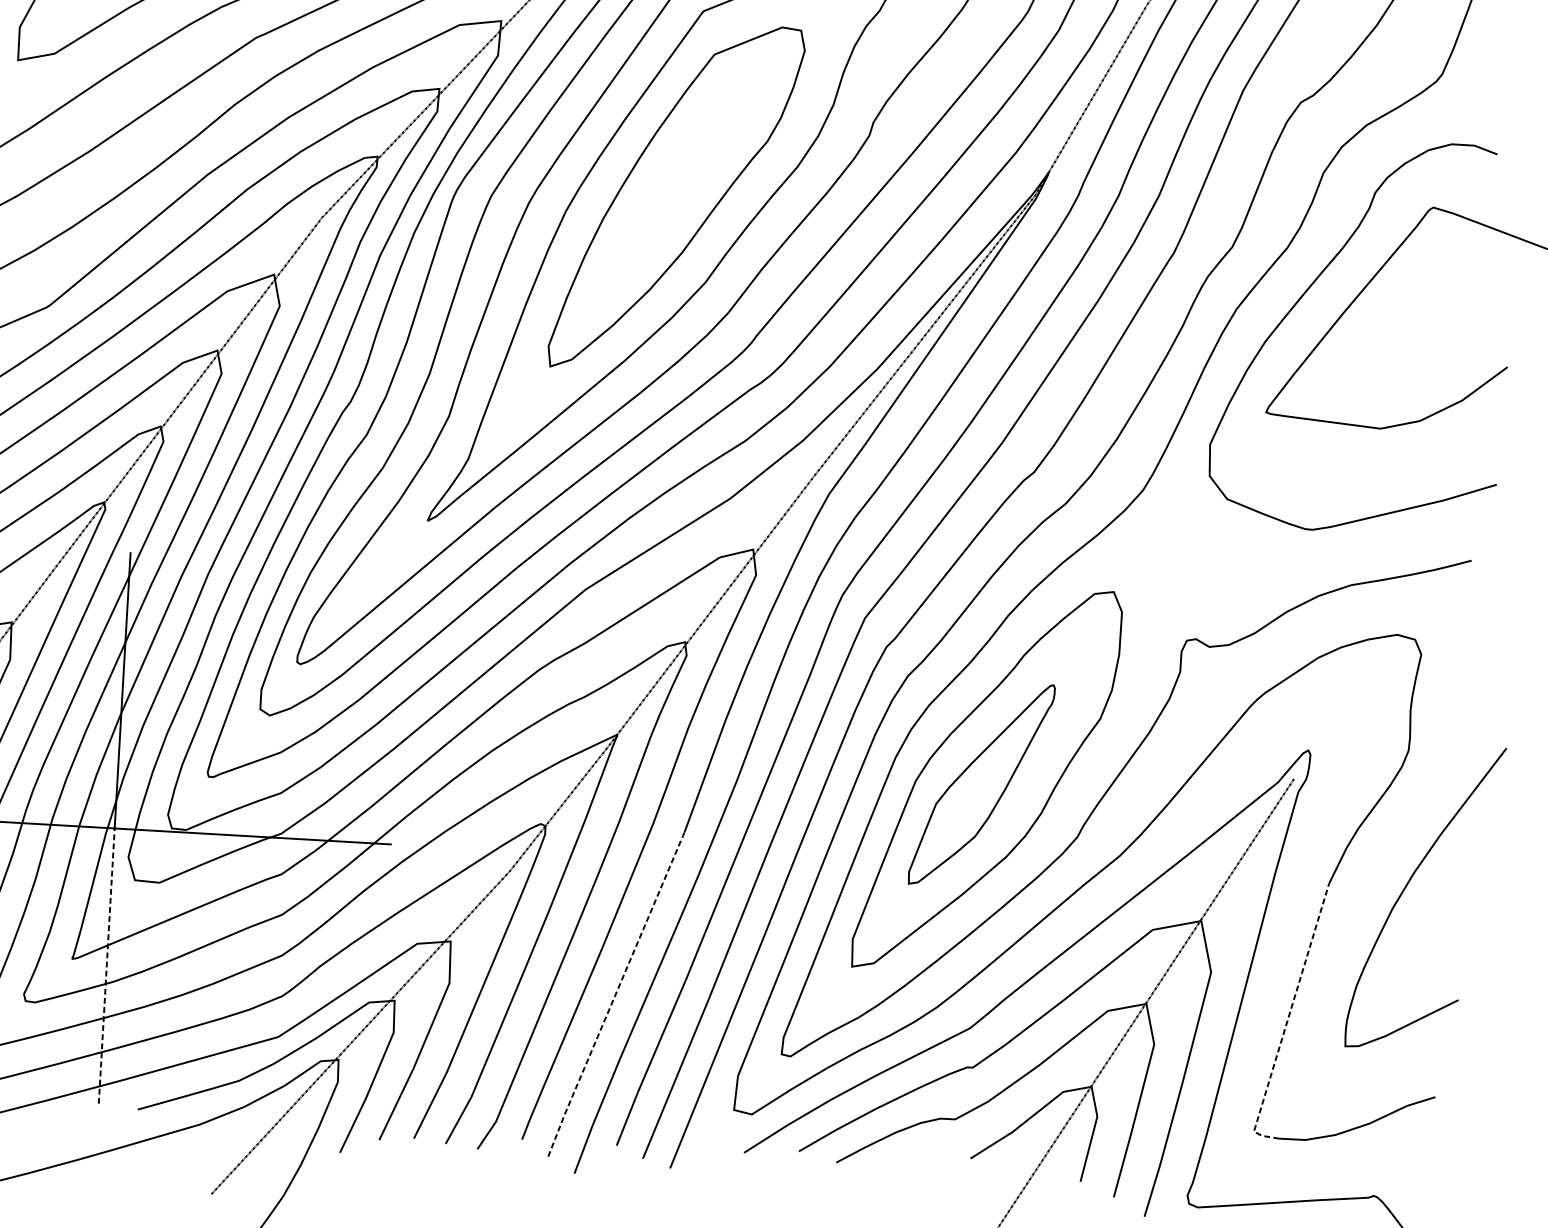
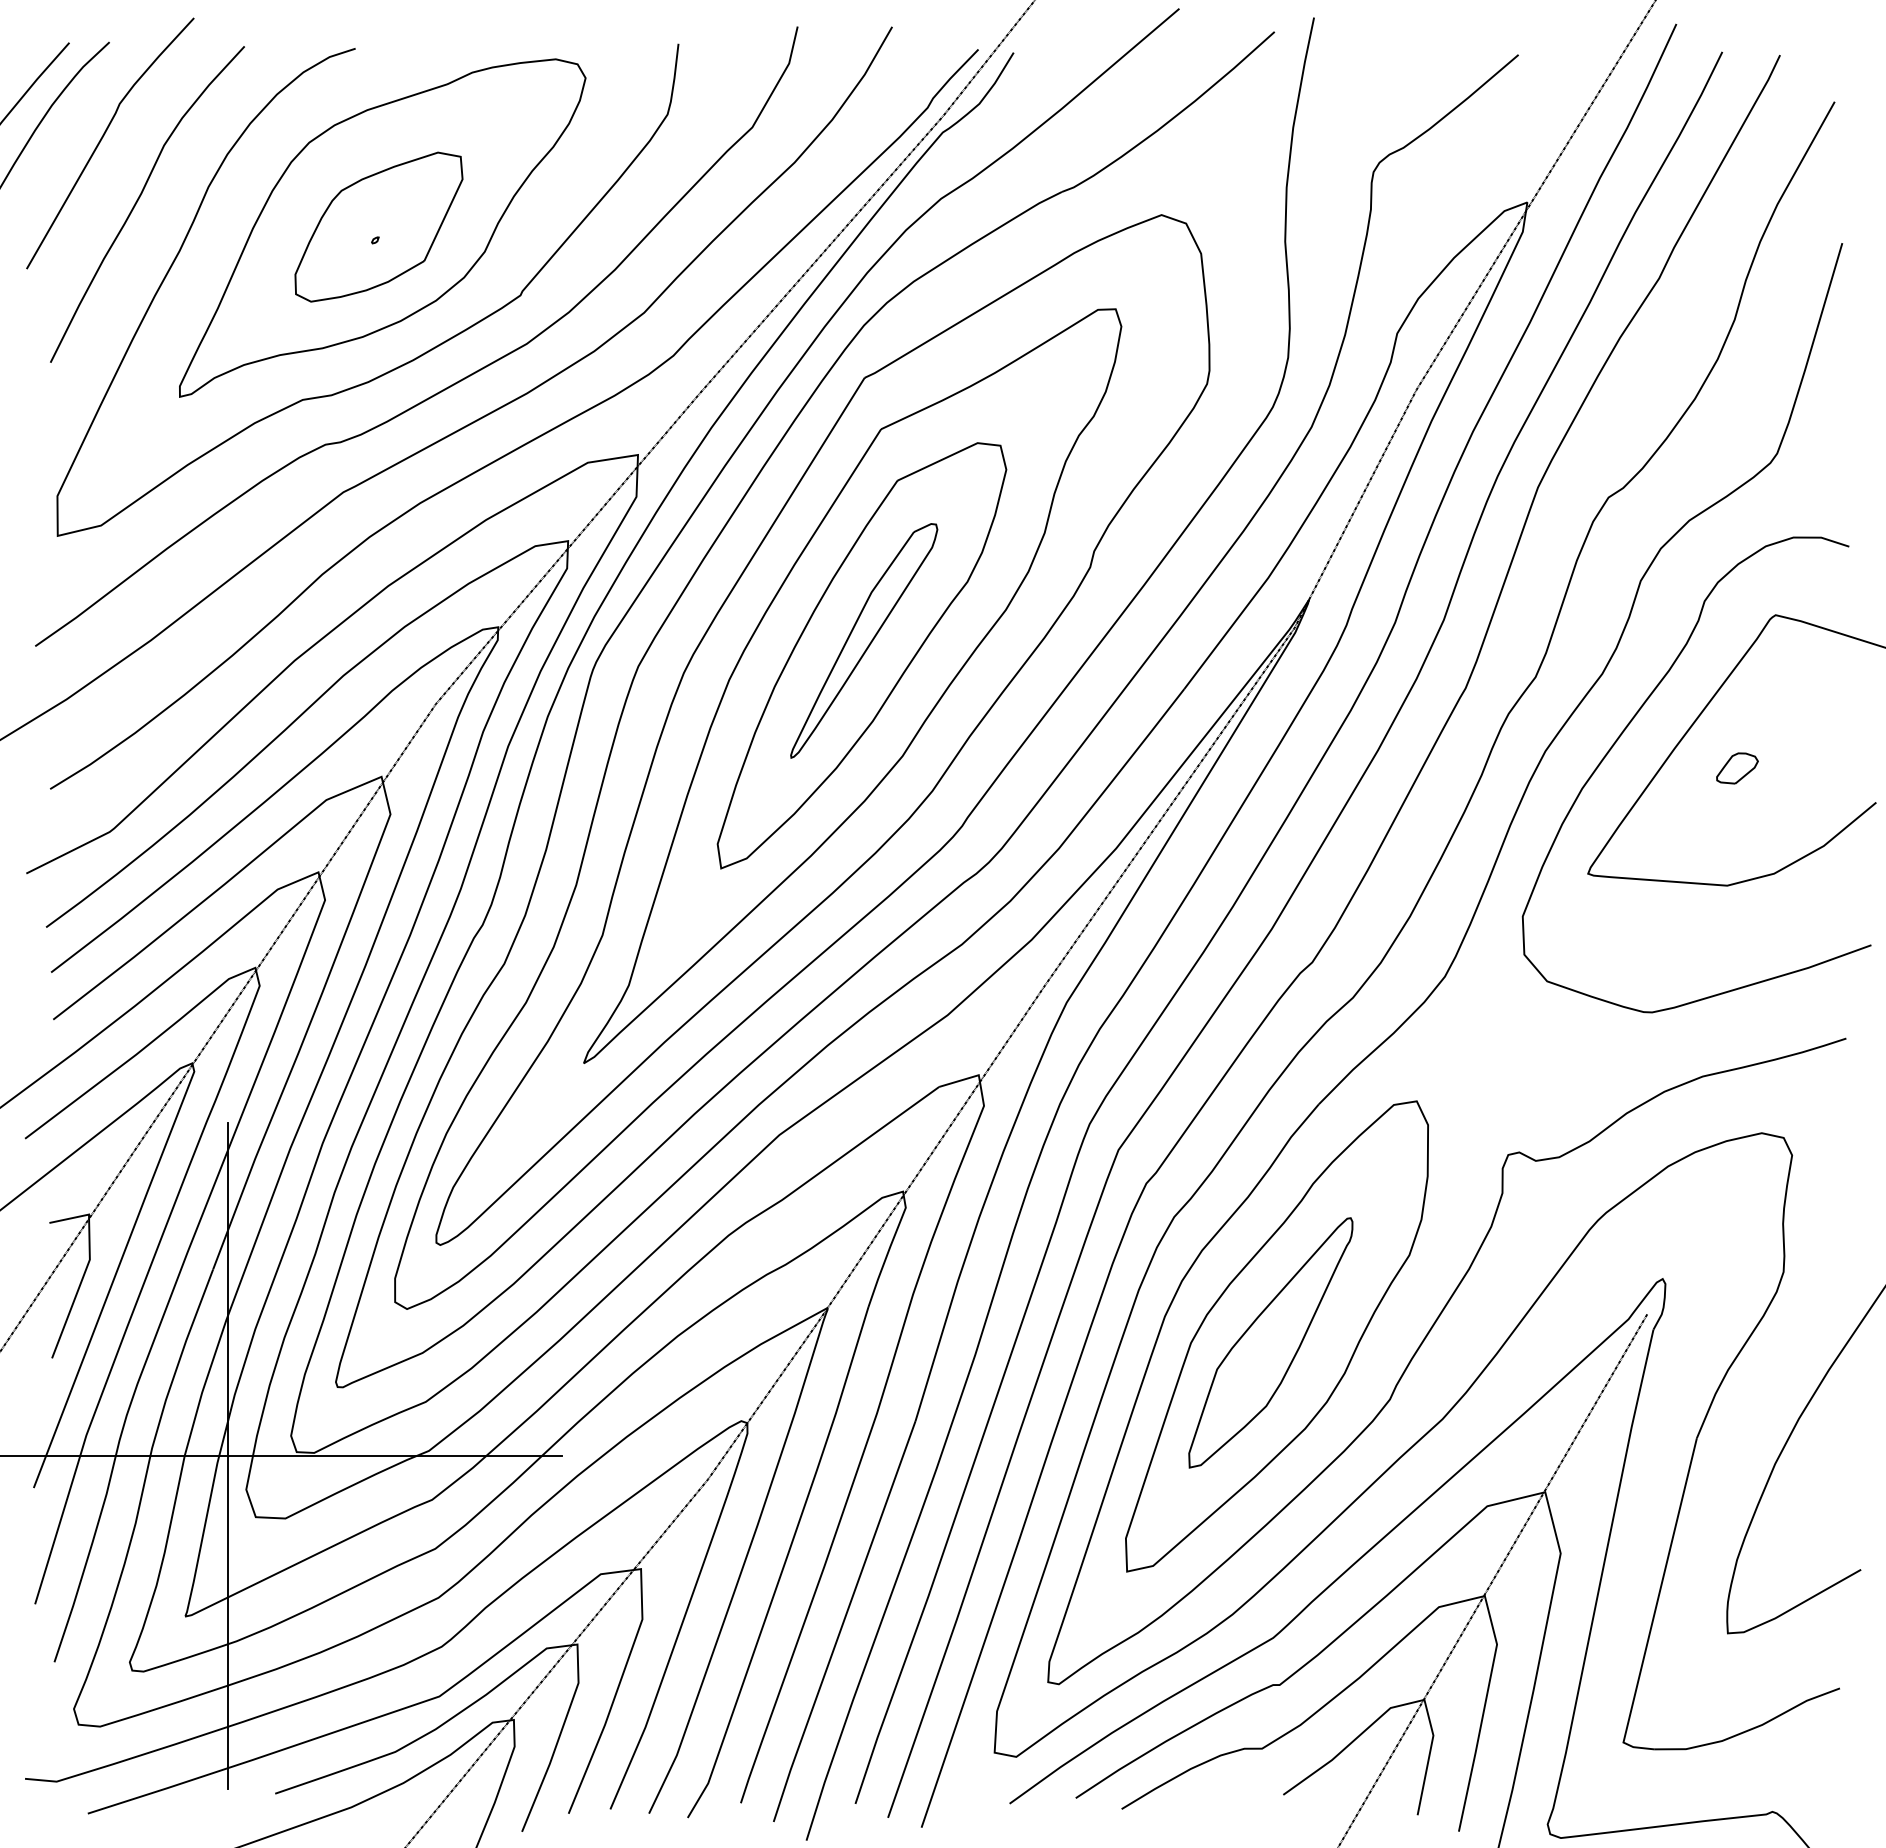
part: (679, 185) -> (864, 640), added
part: (1394, 332) -> (1737, 768), added
line: (106, 965) -> (227, 1622), dashed -> solid
line: (615, 994) -> (843, 1621), dashed -> solid
line: (1287, 1020) -> (1656, 1606), dashed -> solid

